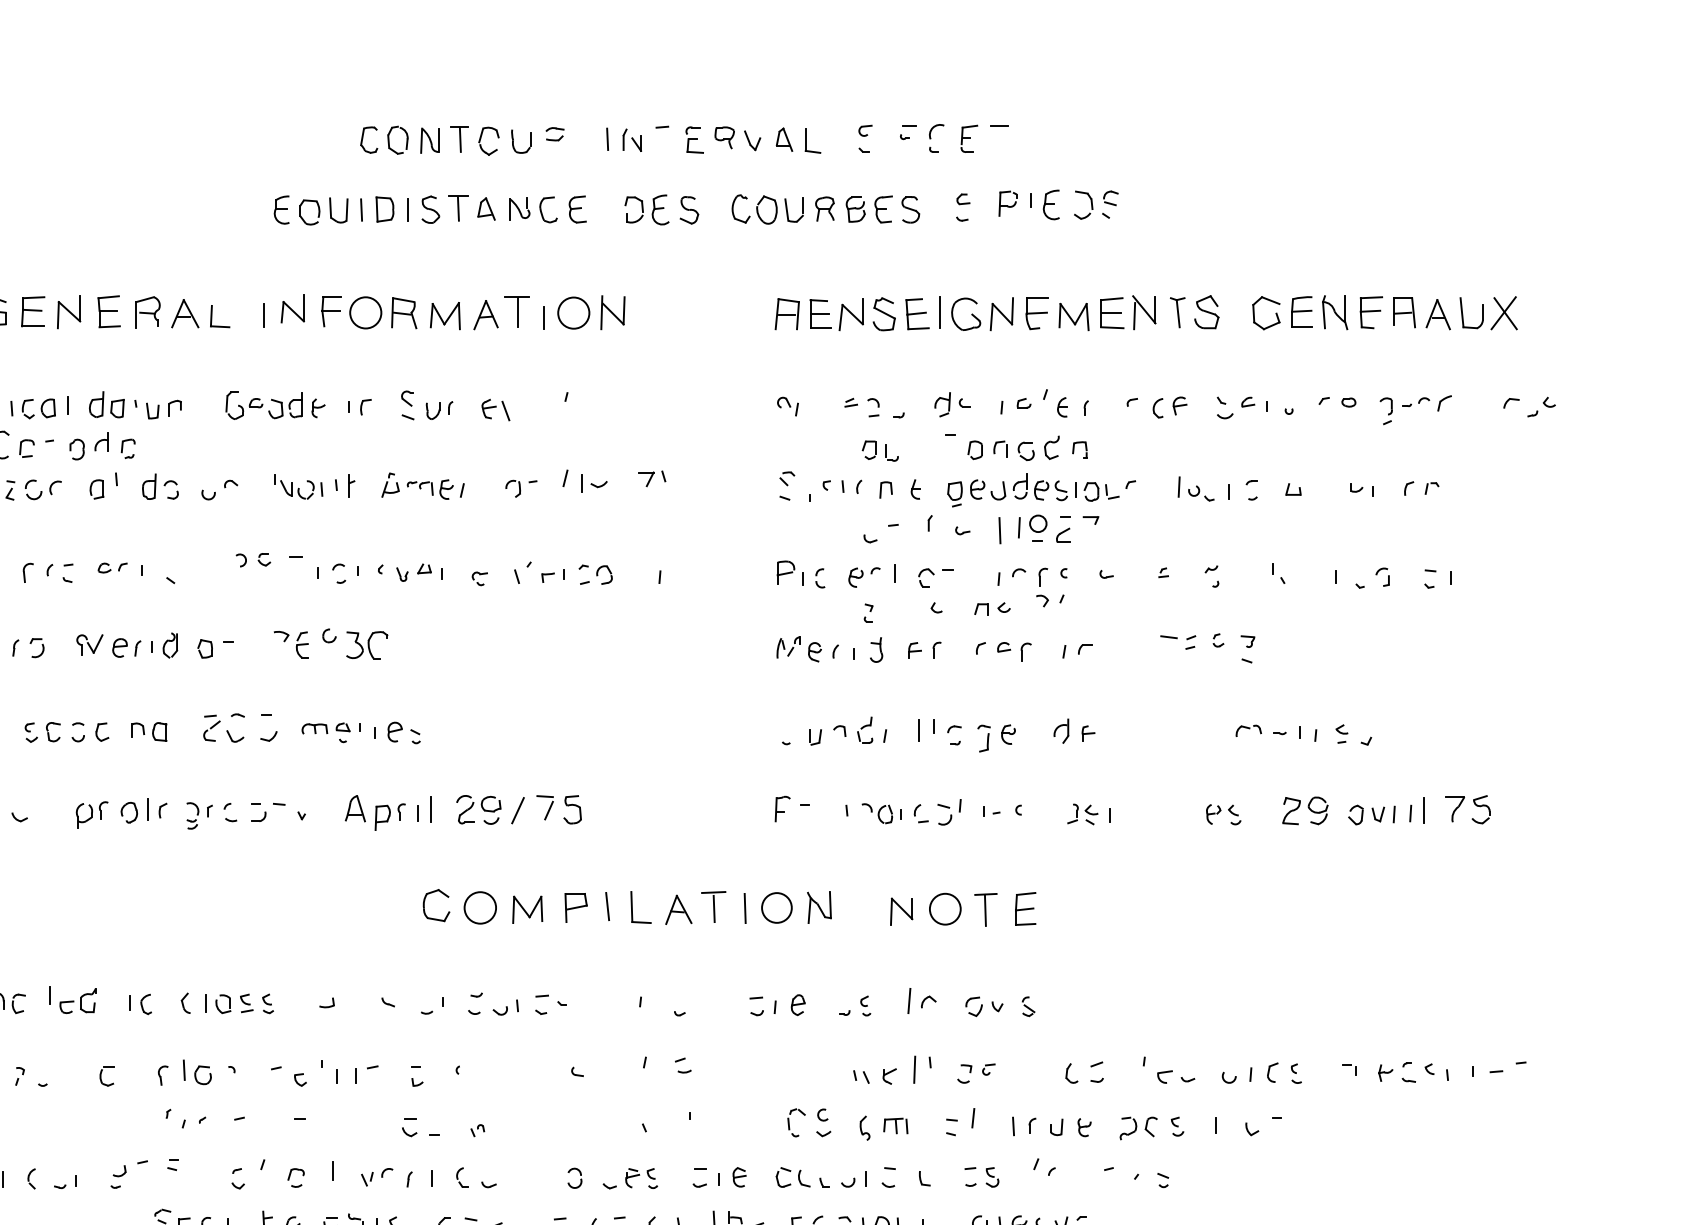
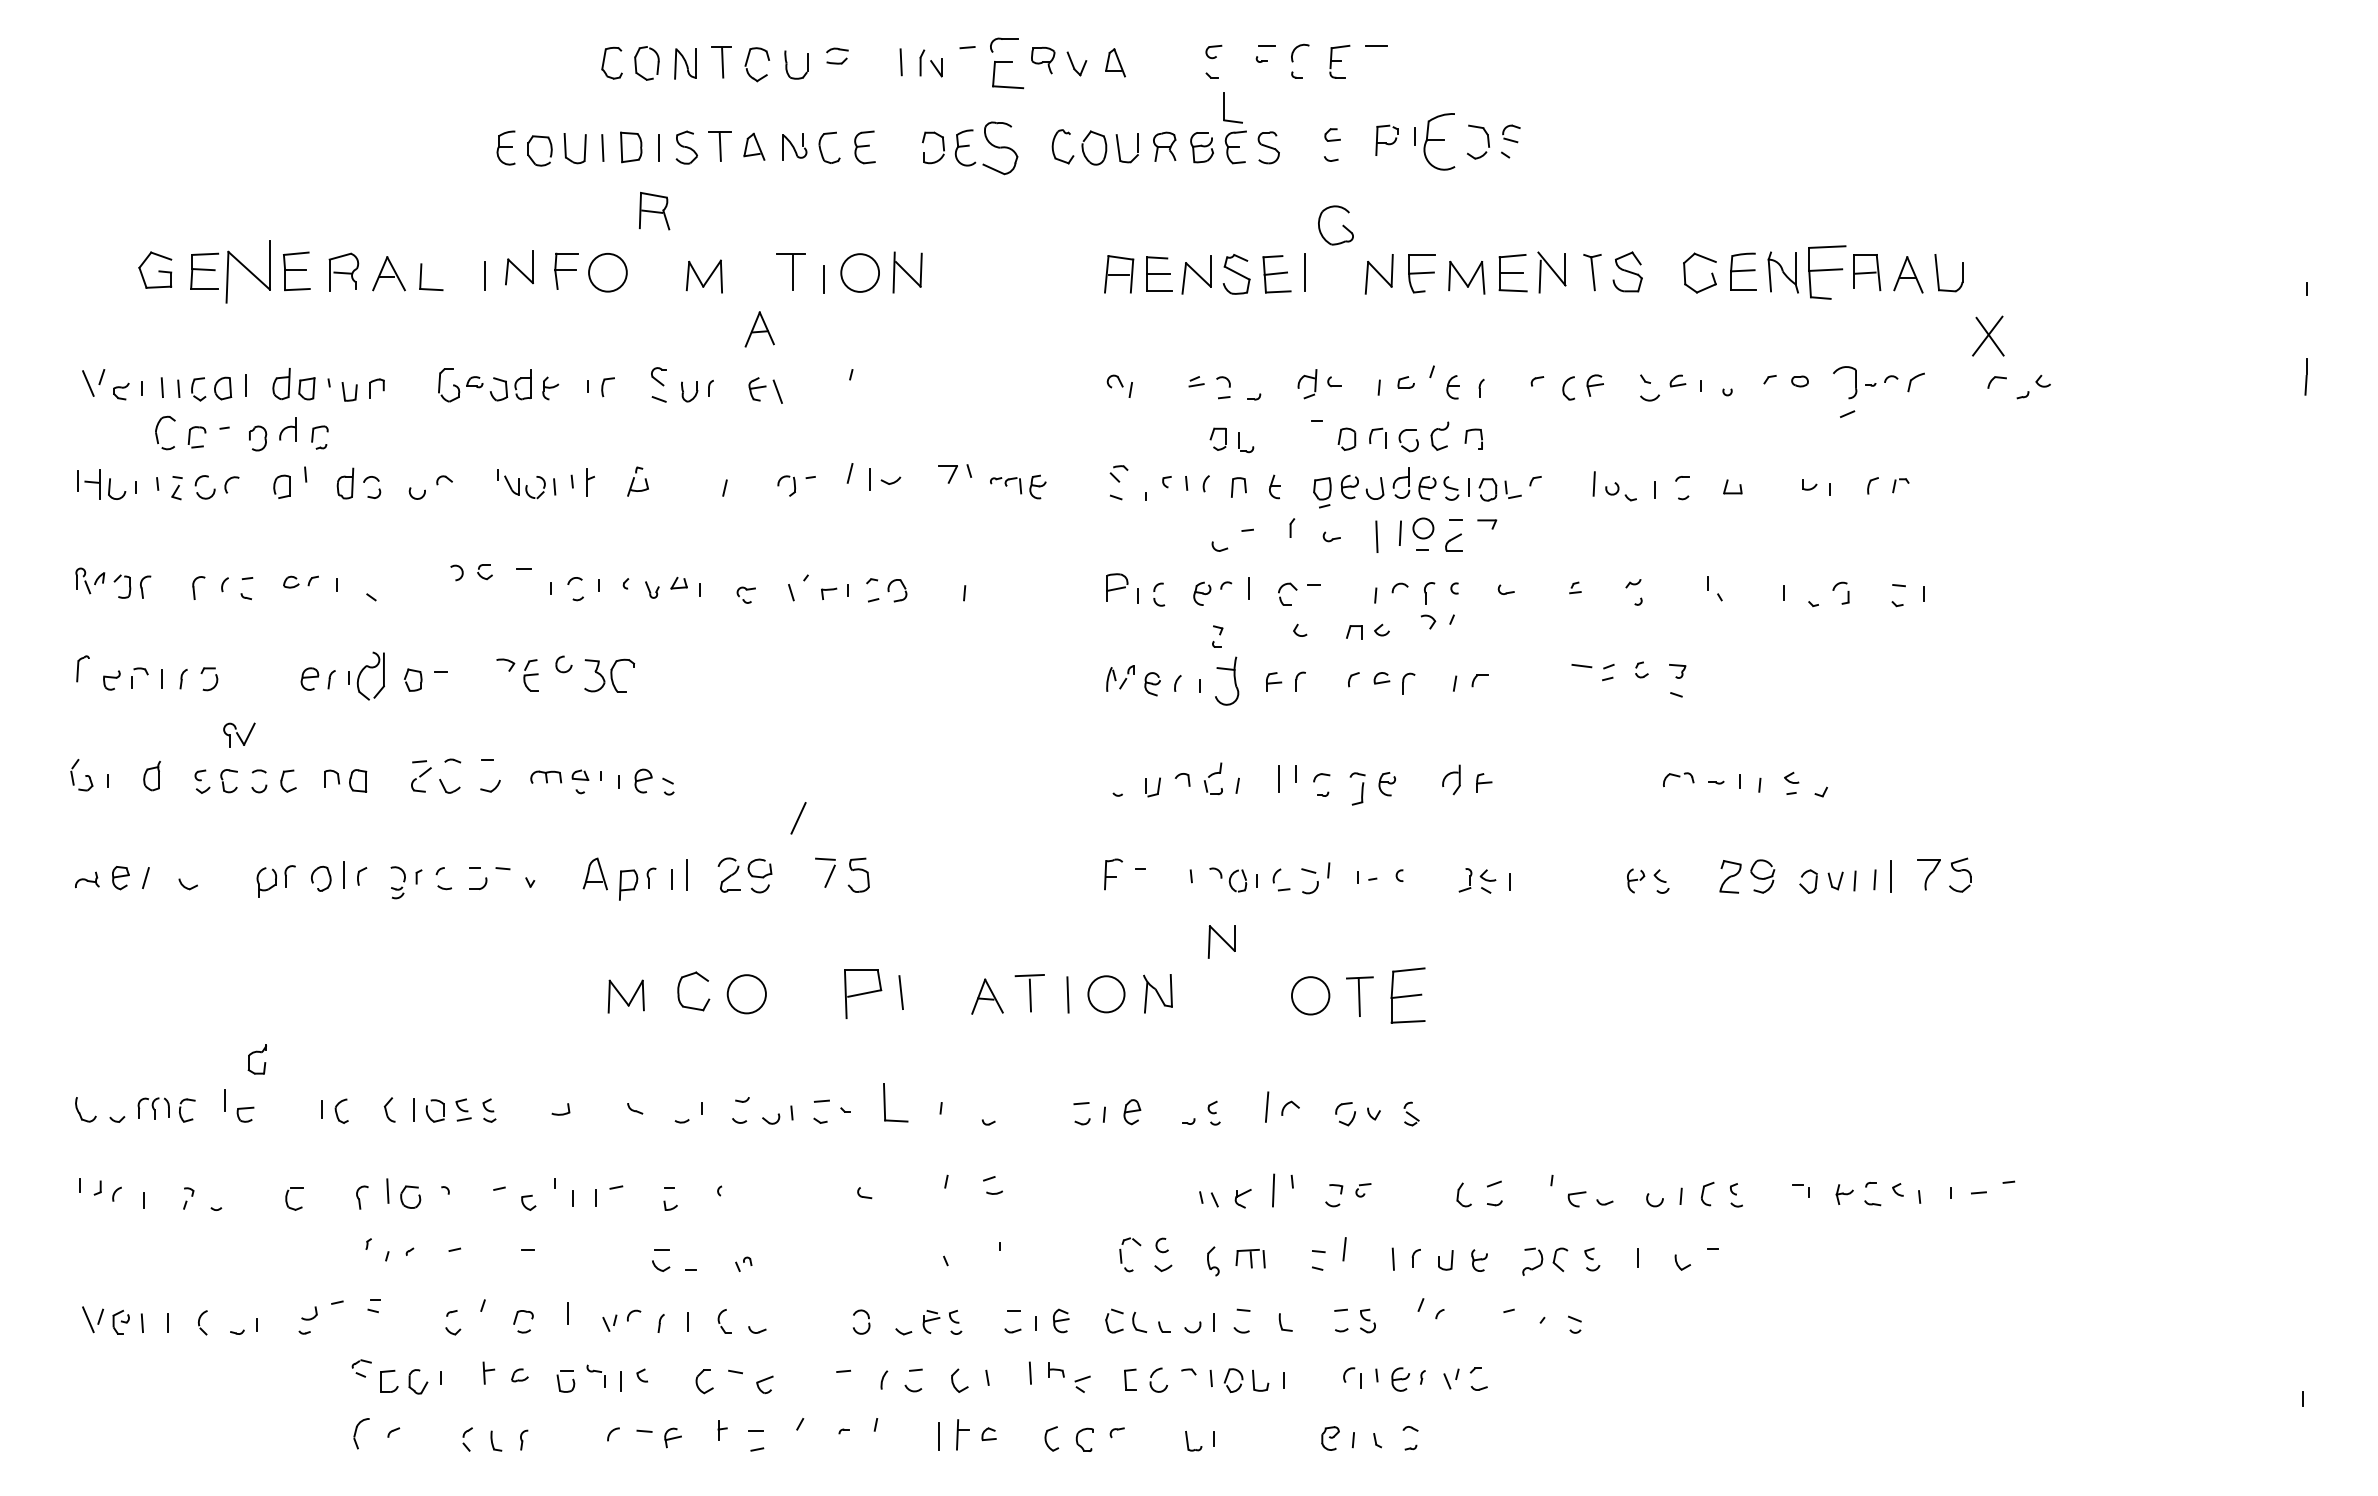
part: (694, 139) -> (1006, 62), size x1.6
part: (805, 140) -> (1224, 107), moved
part: (1051, 204) -> (1439, 141), size x1.6
part: (689, 210) -> (1000, 148), size x1.6
part: (68, 312) -> (247, 272), size x1.6
part: (404, 312) -> (654, 210), moved
part: (1371, 312) -> (1827, 272), size x1.4
part: (1504, 312) -> (1988, 335), moved
part: (971, 314) -> (1342, 225), moved
part: (485, 315) -> (759, 329), moved
part: (1386, 410) -> (1845, 391), size x1.6
part: (430, 489) -> (1018, 486), moved
part: (89, 644) -> (239, 734), moved
part: (169, 645) -> (370, 675), size x1.6
part: (876, 649) -> (1227, 681), size x1.6
line: (517, 810) -> (798, 818), moved
part: (632, 907) -> (885, 1102), moved
part: (575, 908) -> (862, 994), size x1.4
part: (1025, 908) -> (1407, 995), size x1.4
part: (527, 909) -> (625, 996), moved
part: (901, 911) -> (1221, 941), moved
part: (85, 995) -> (254, 1053), moved

